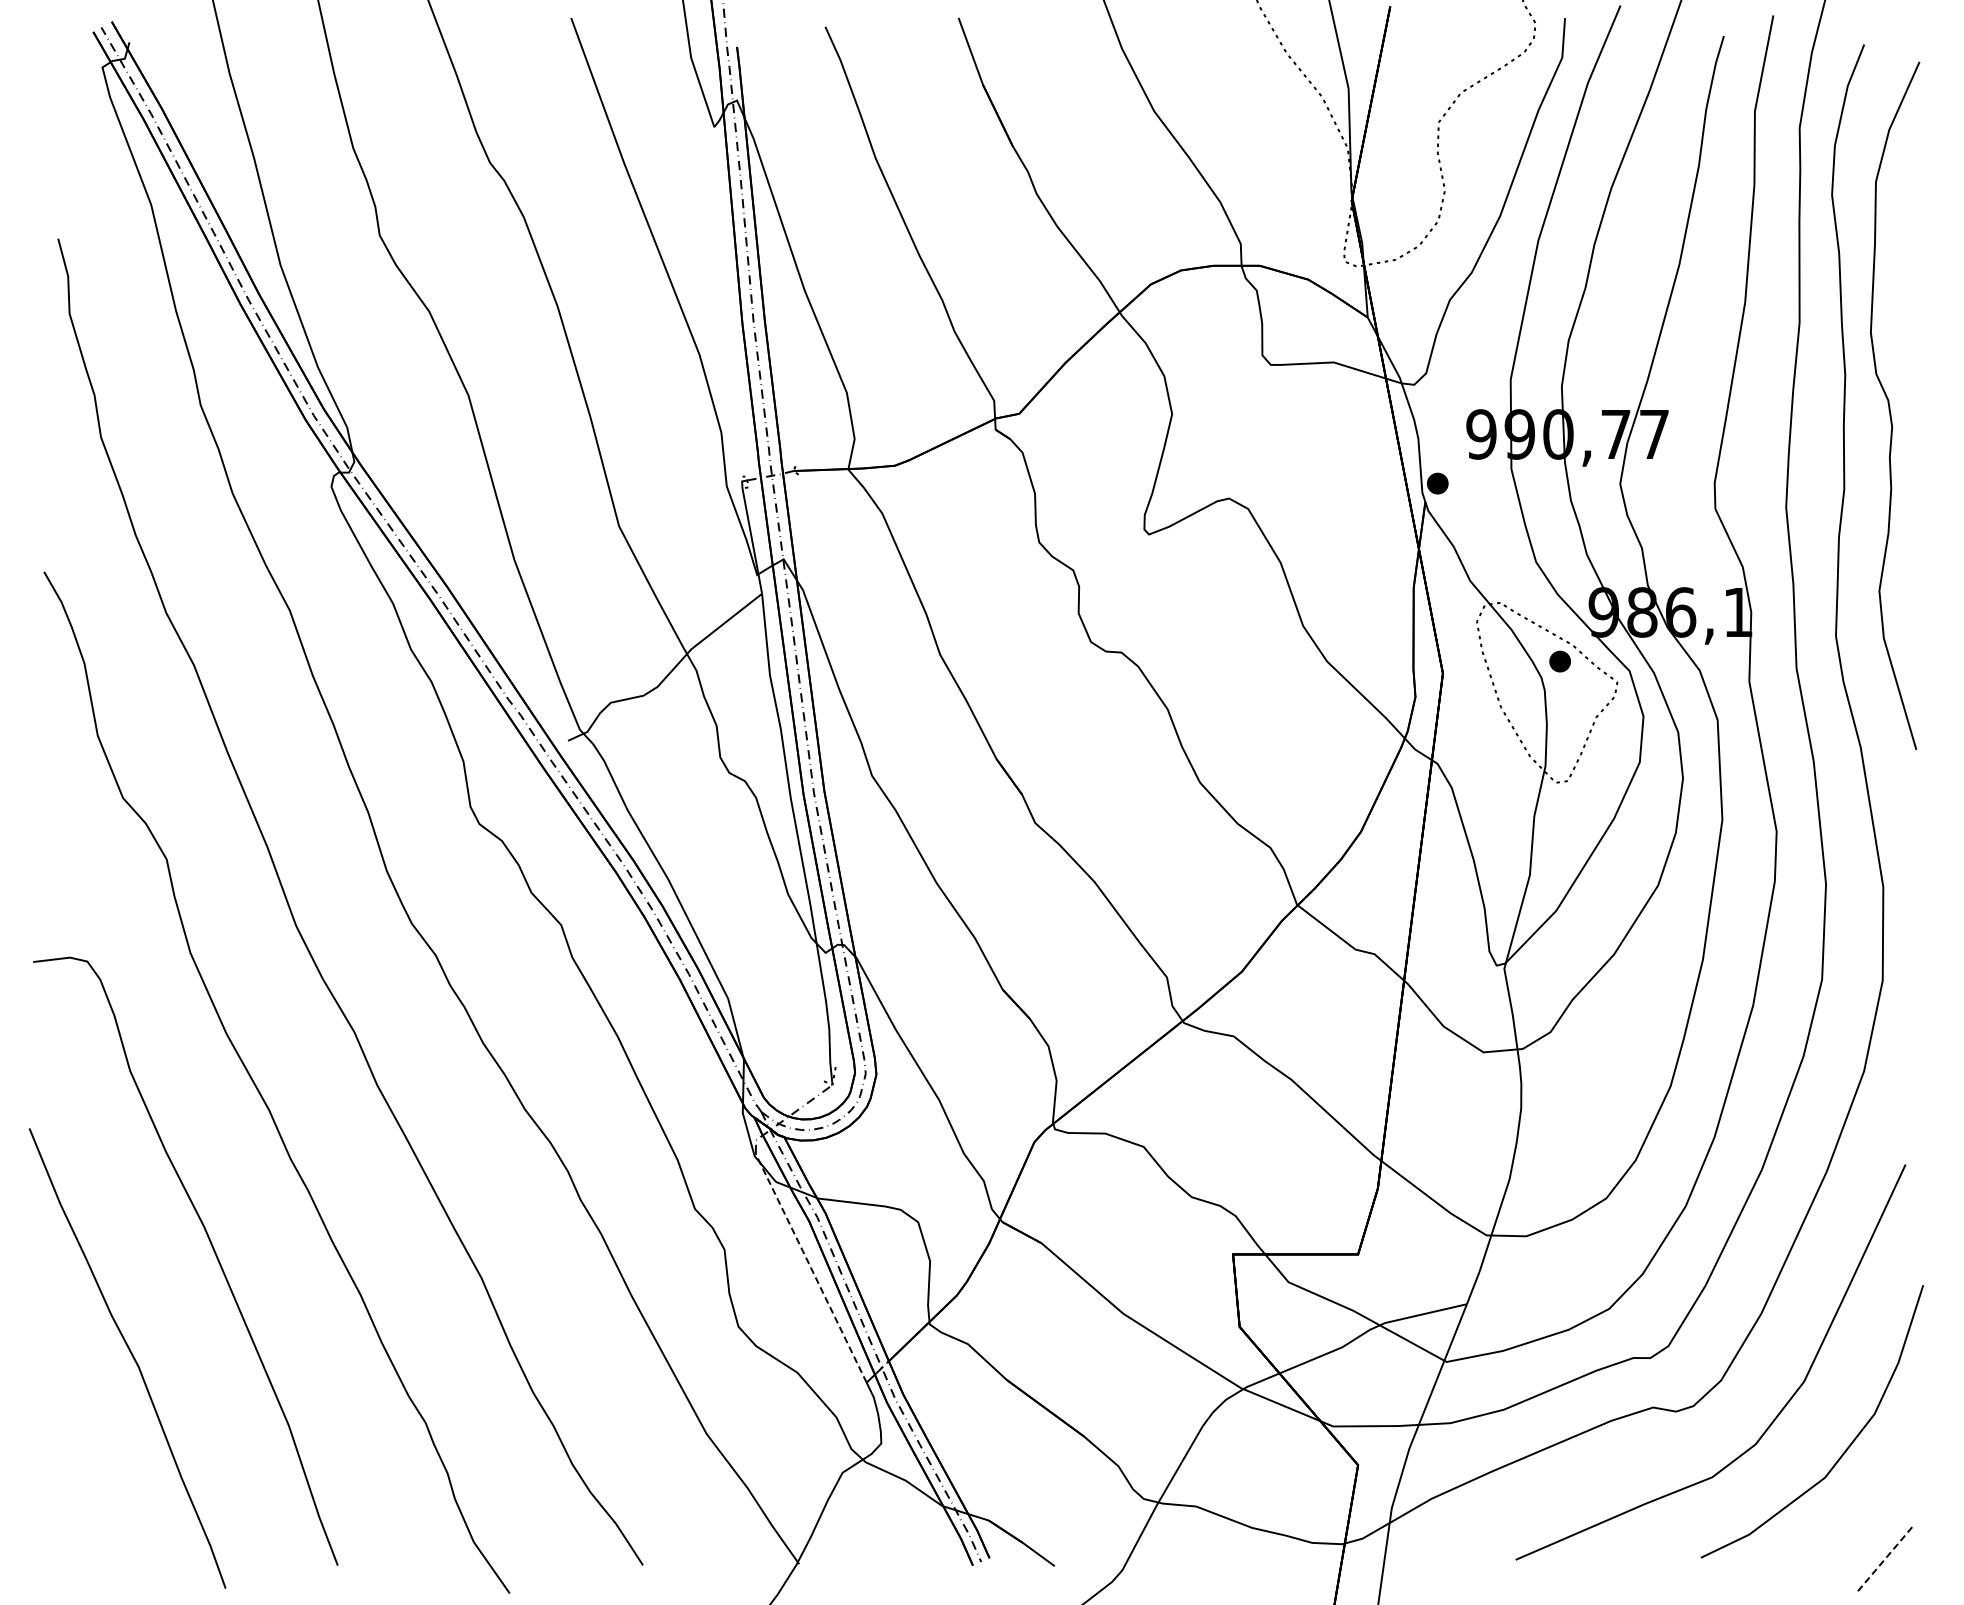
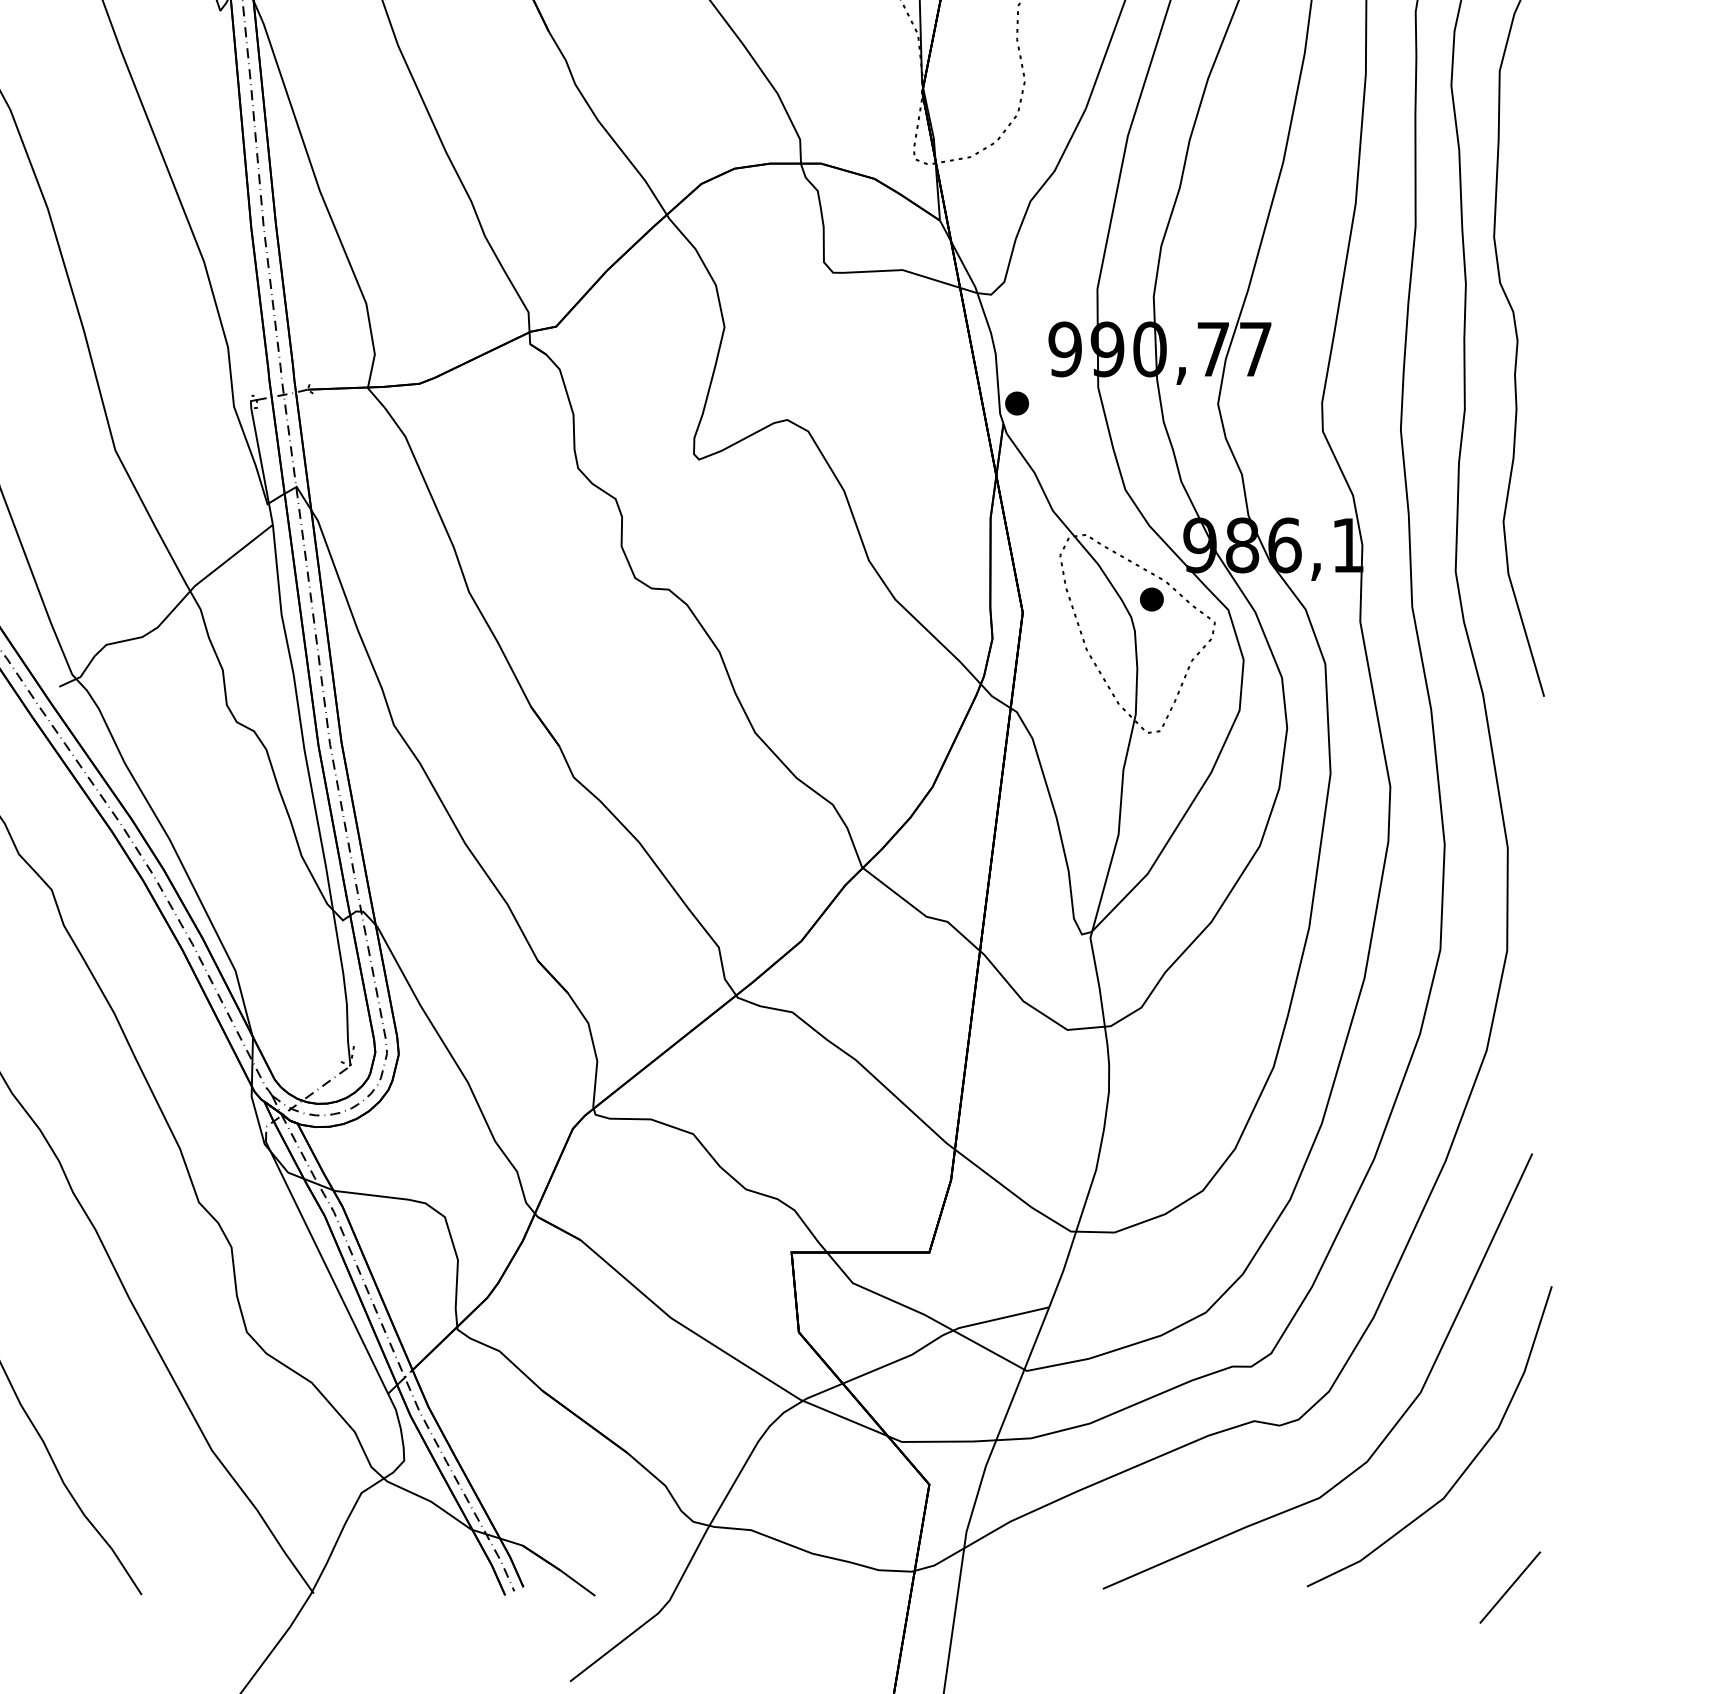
line: (811, 1267) -> (327, 1266), dashed -> solid
line: (1885, 1558) -> (1510, 1587), dashed -> solid

